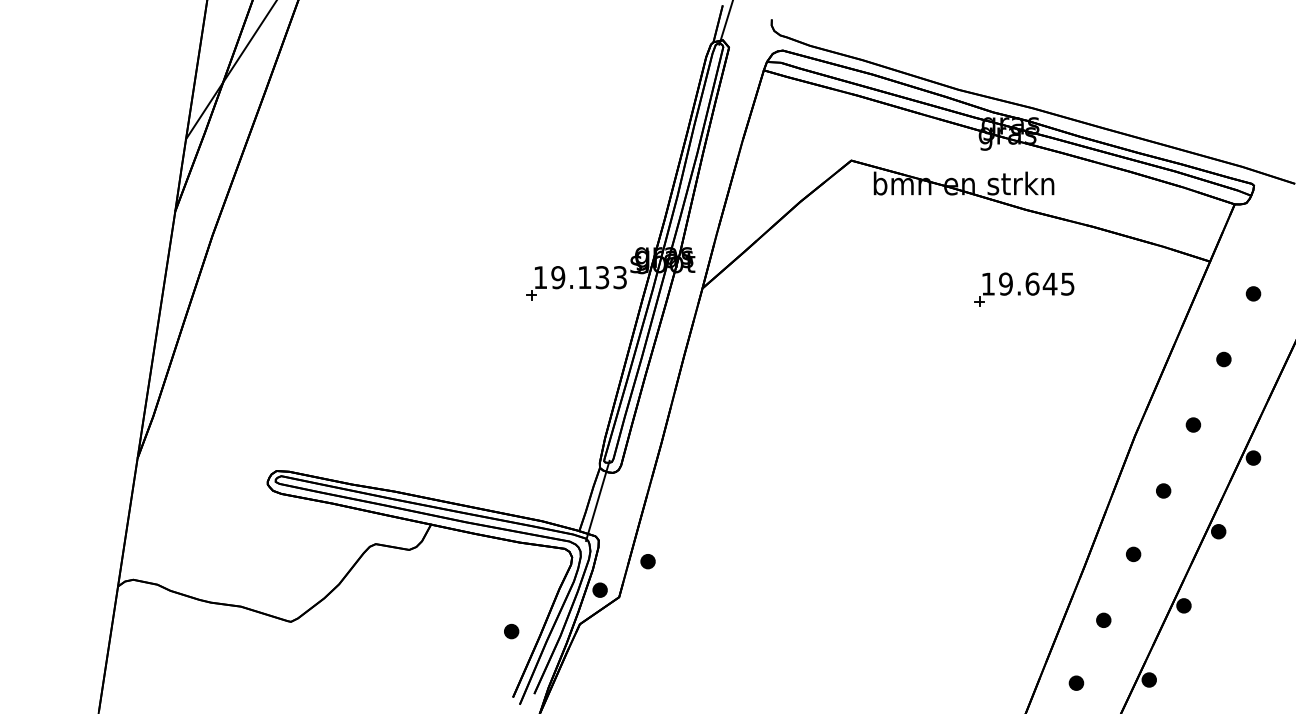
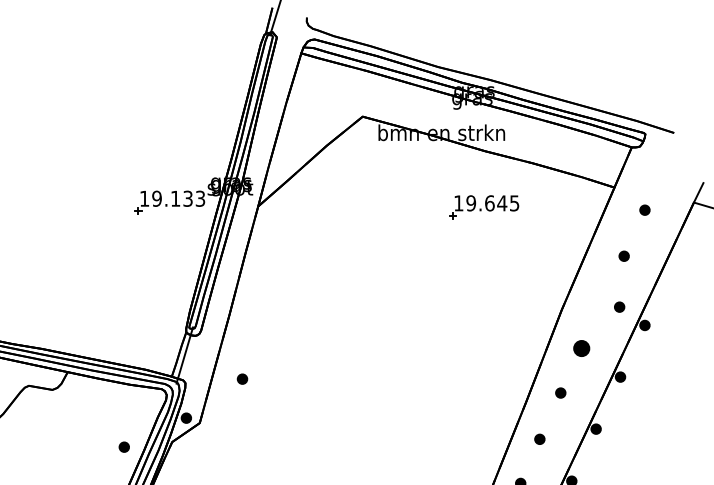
part: (1193, 424) -> (619, 306), moved
part: (1163, 490) -> (581, 348), size x1.6
part: (647, 561) -> (242, 379), moved

